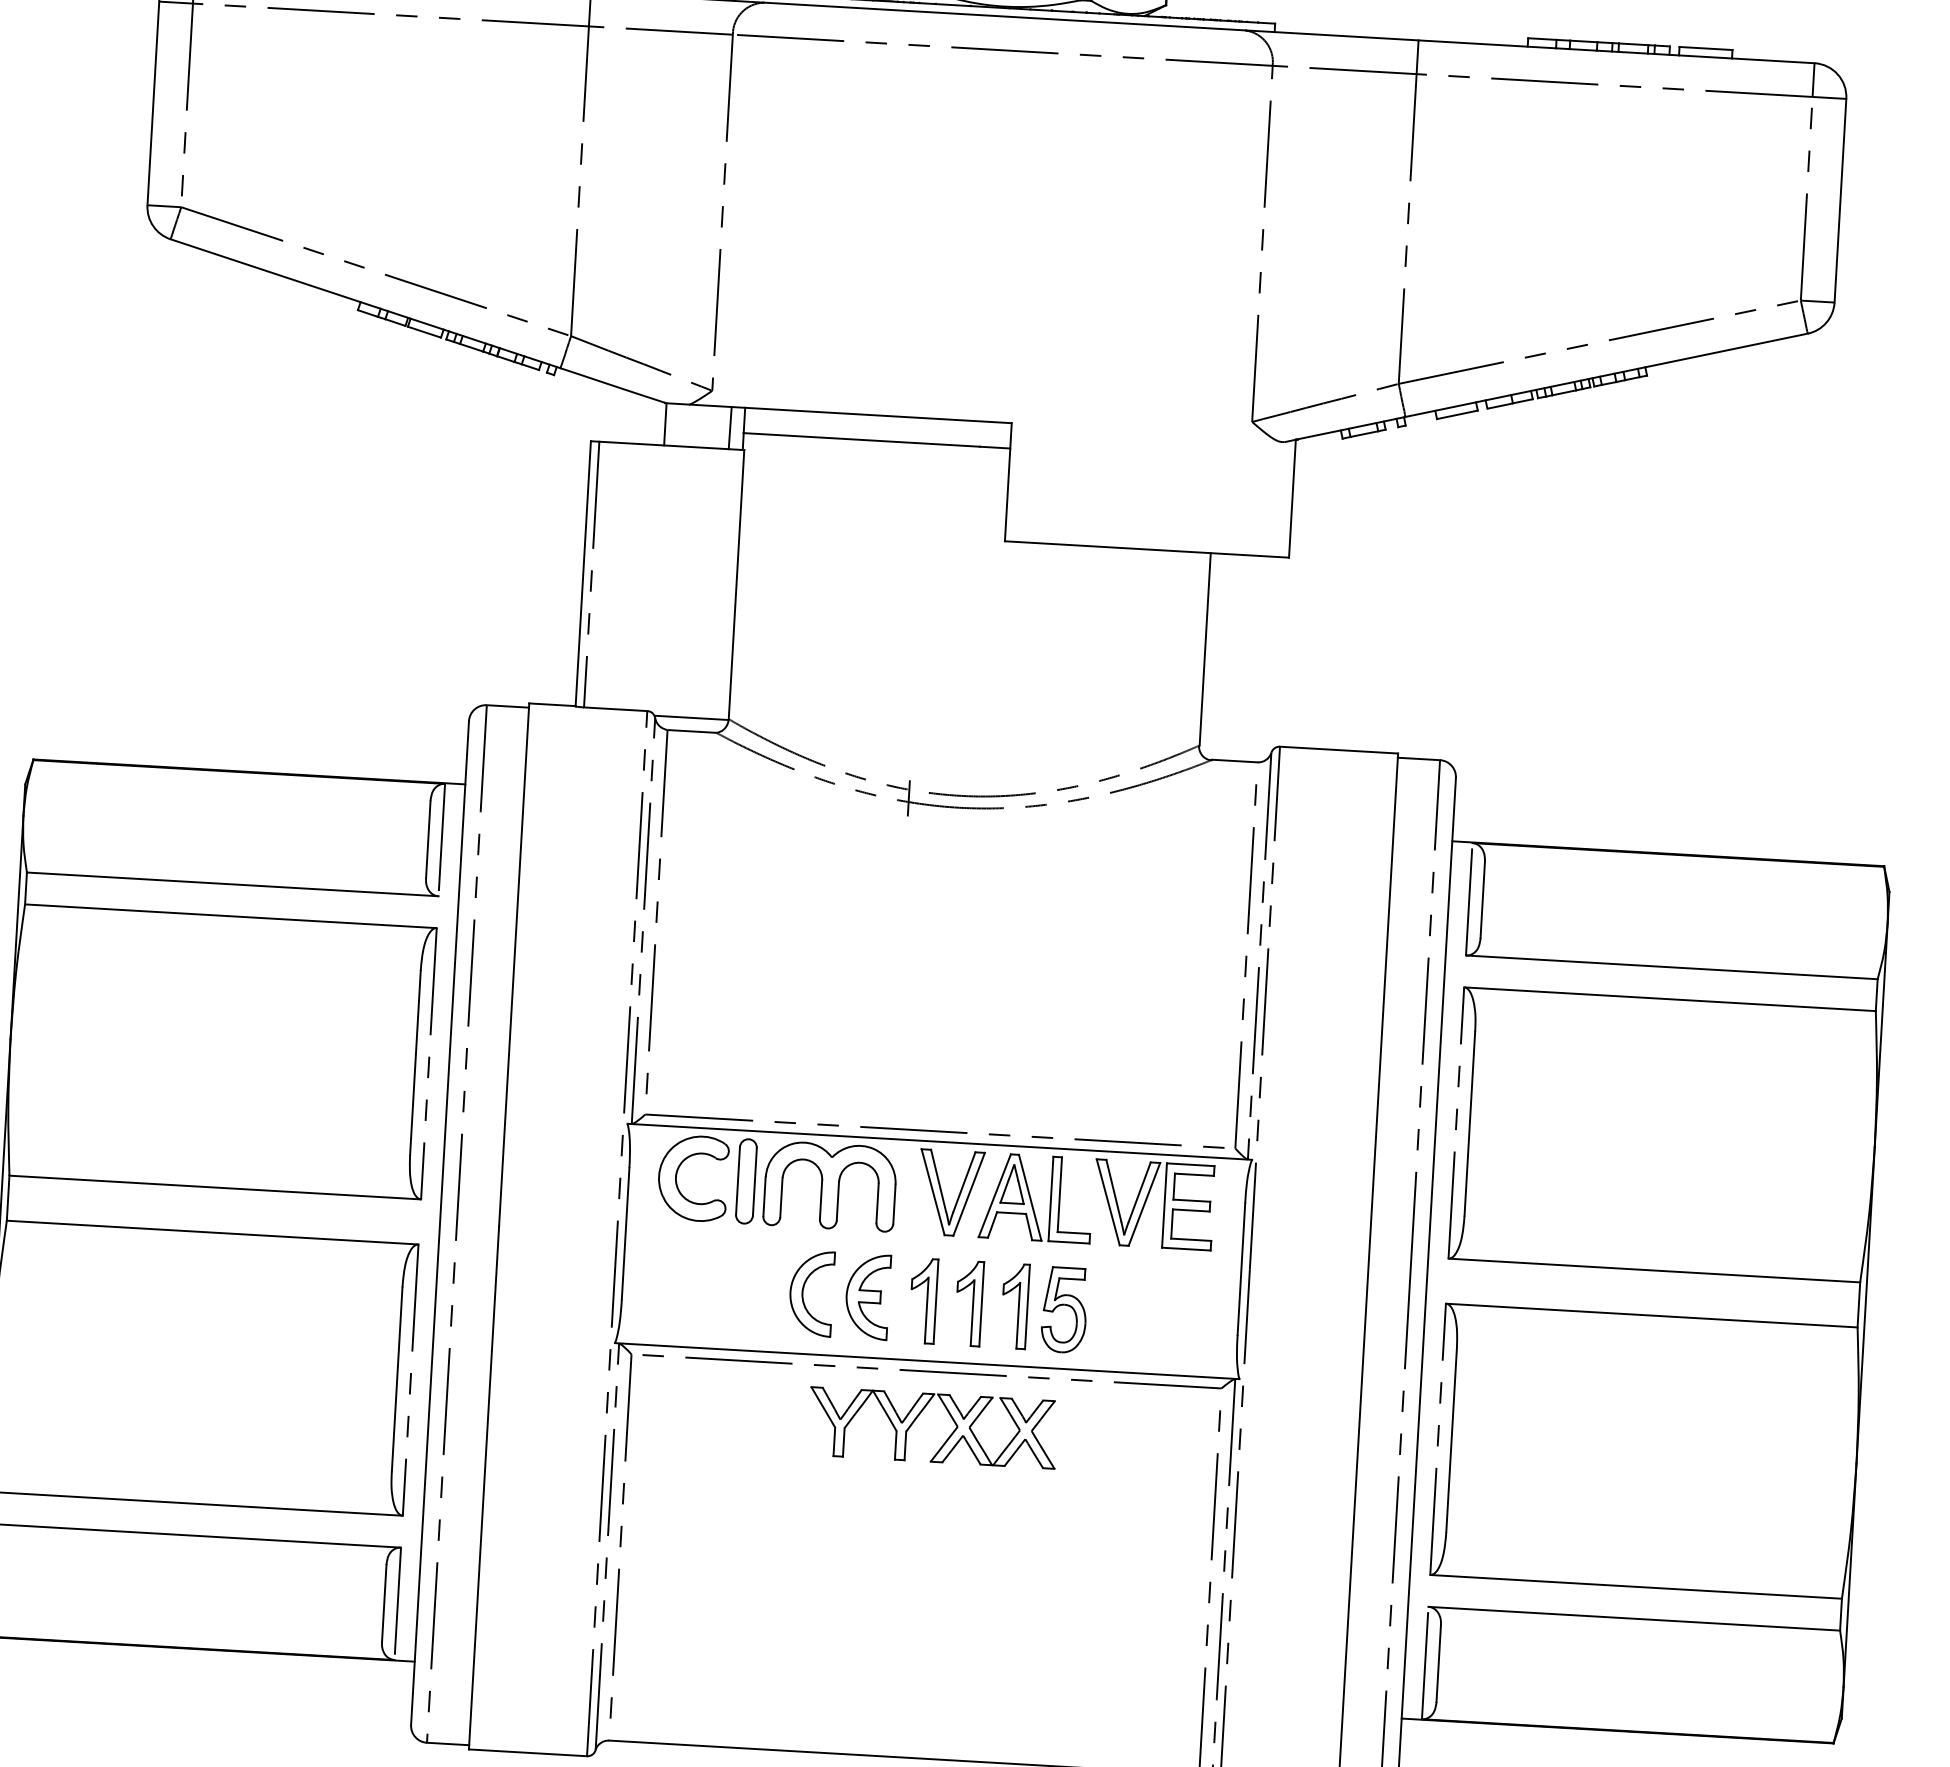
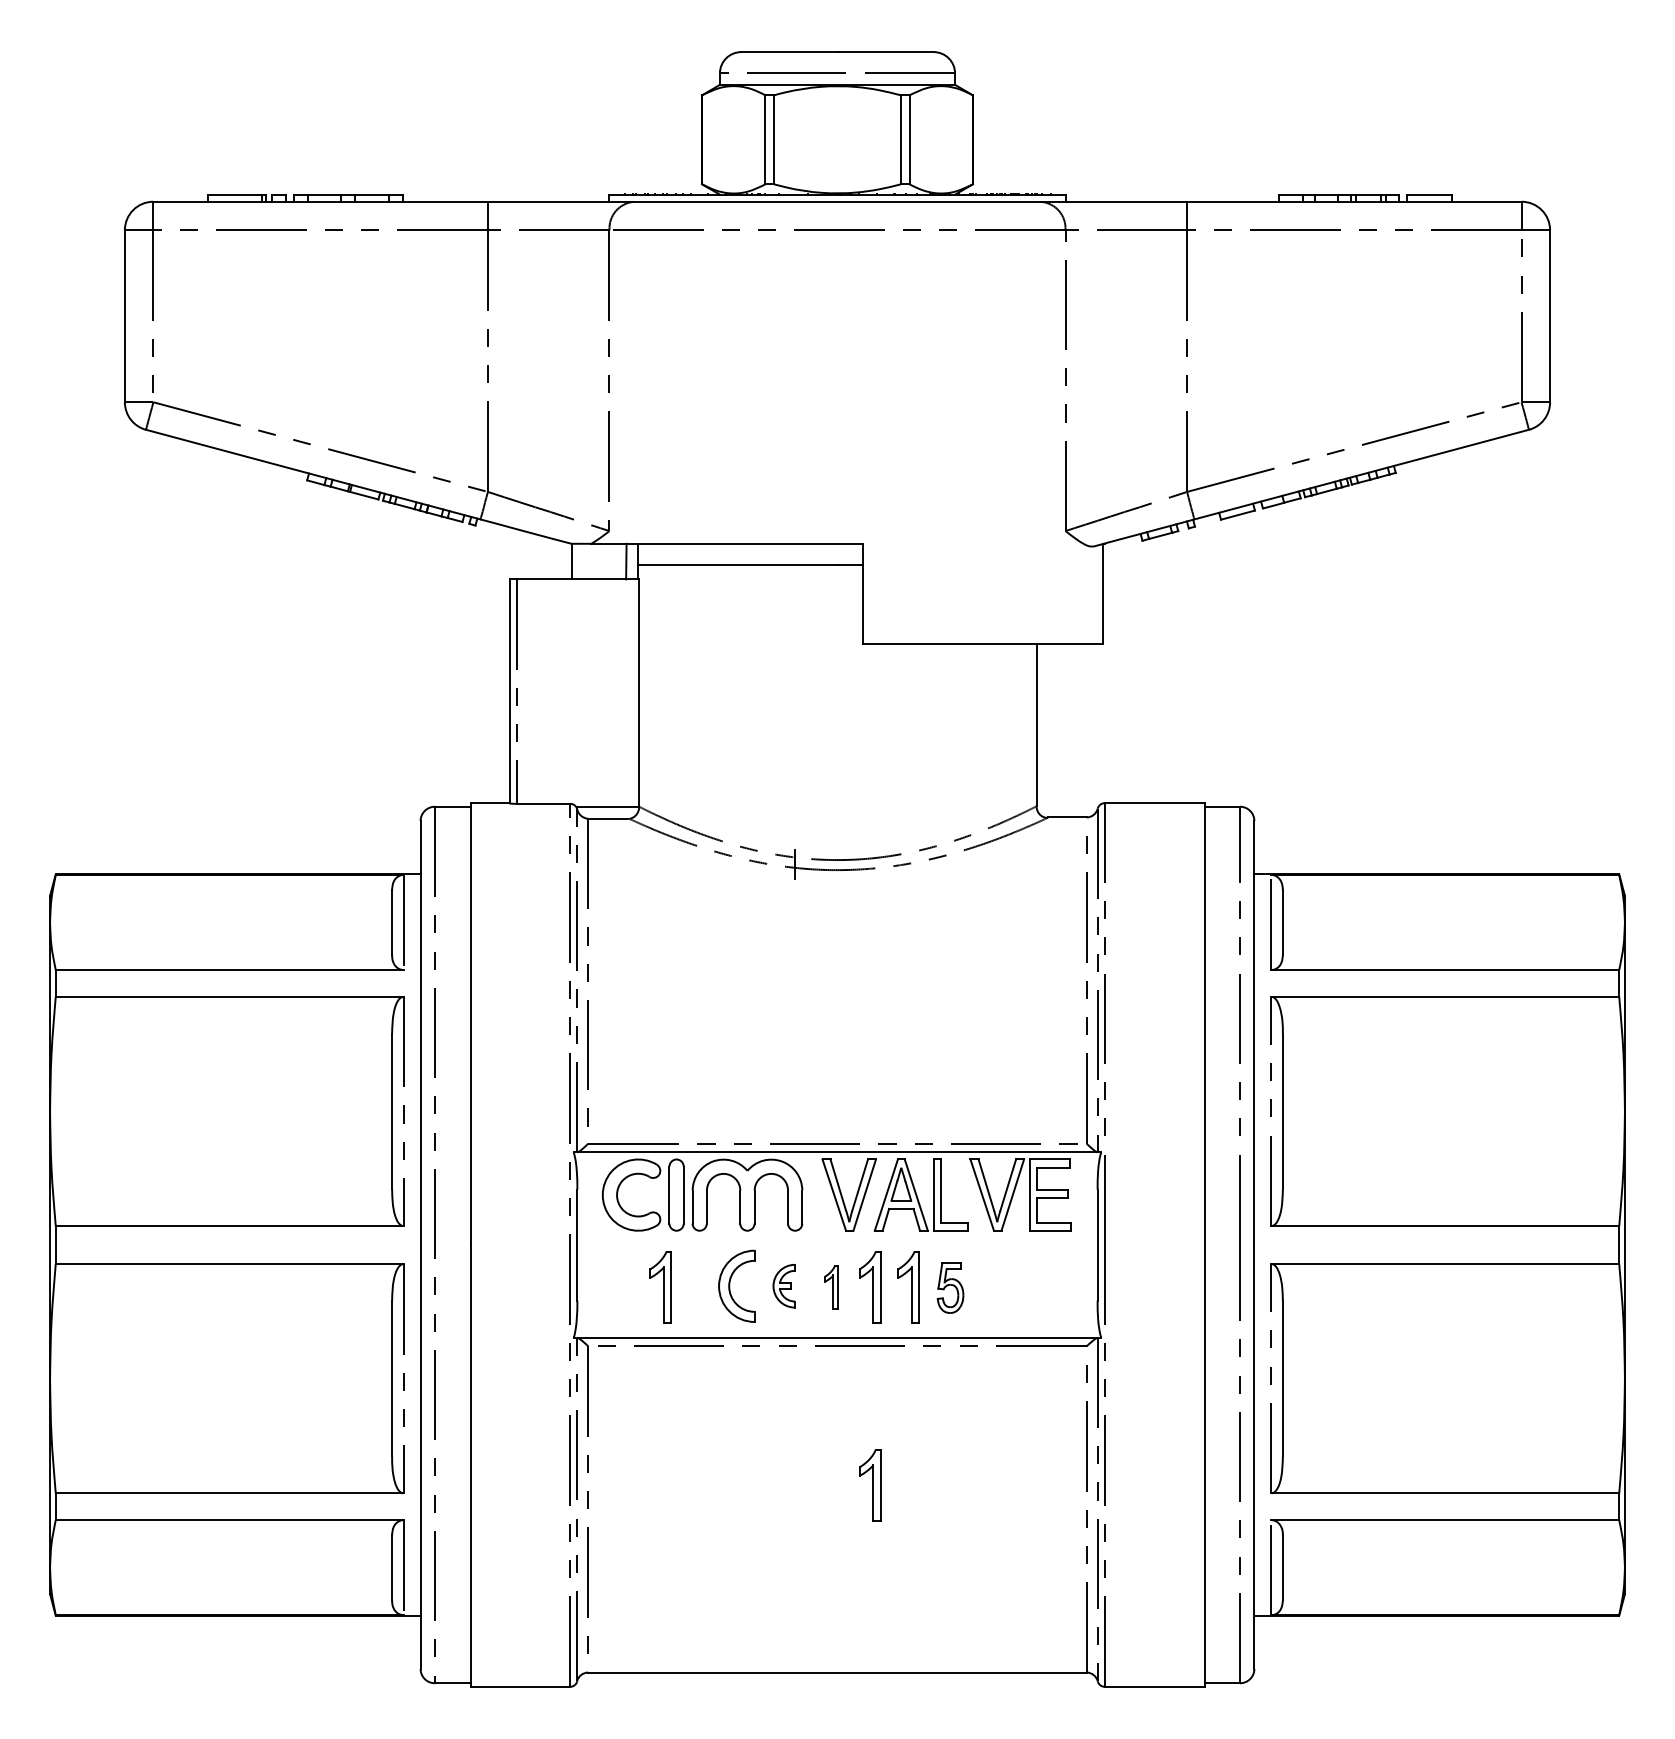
part: (721, 1289) -> (660, 1287), added
part: (866, 1295) -> (783, 1285), size x0.6
part: (923, 1301) -> (831, 1287), size x0.6
part: (1064, 1309) -> (950, 1287), size x0.7
part: (919, 1416) -> (833, 1384), removed
part: (956, 1538) -> (870, 1485), added

